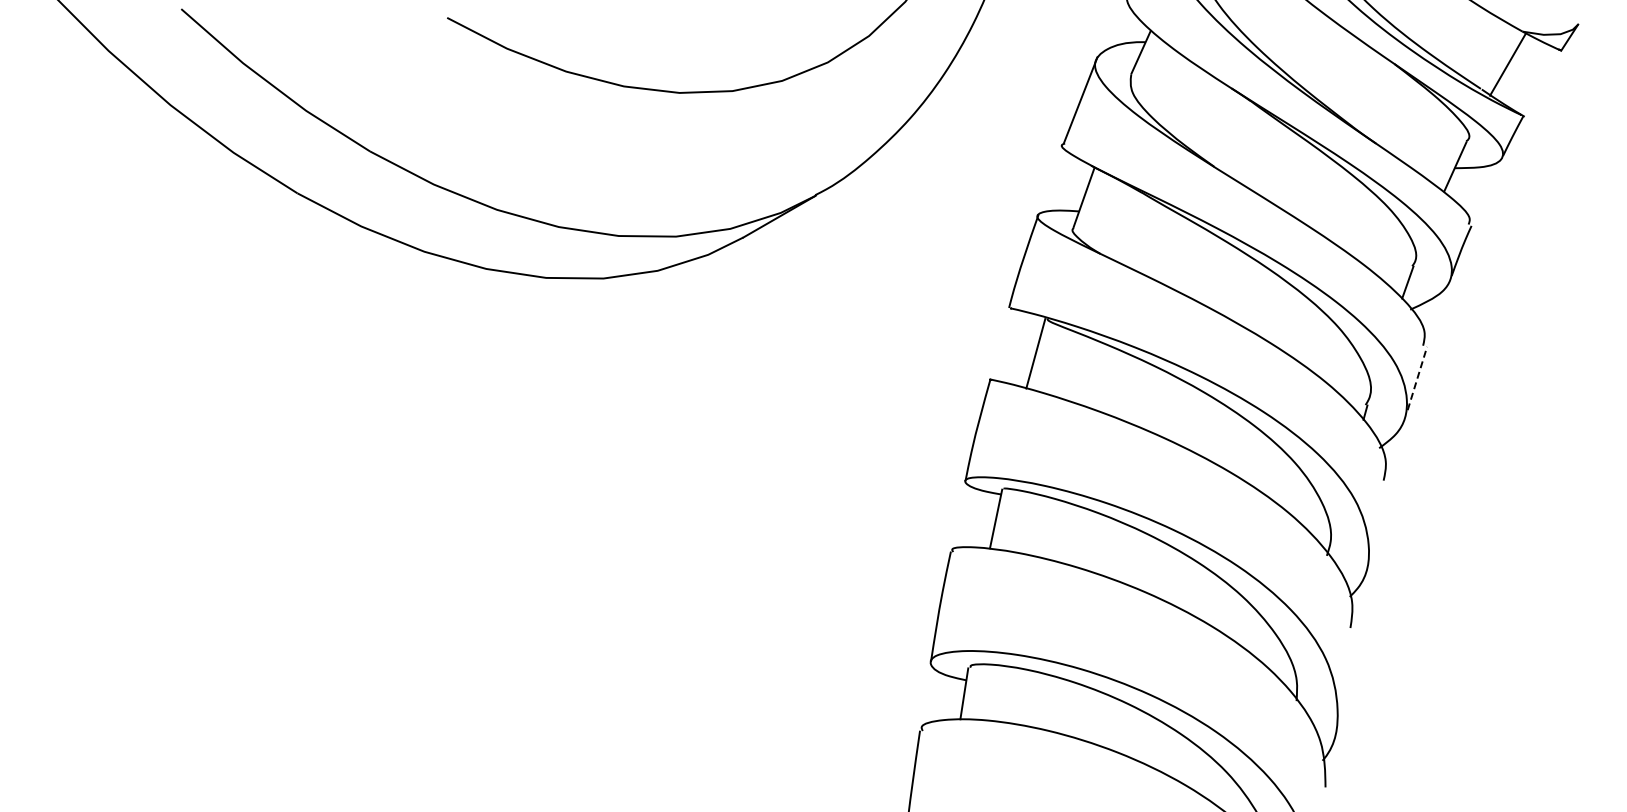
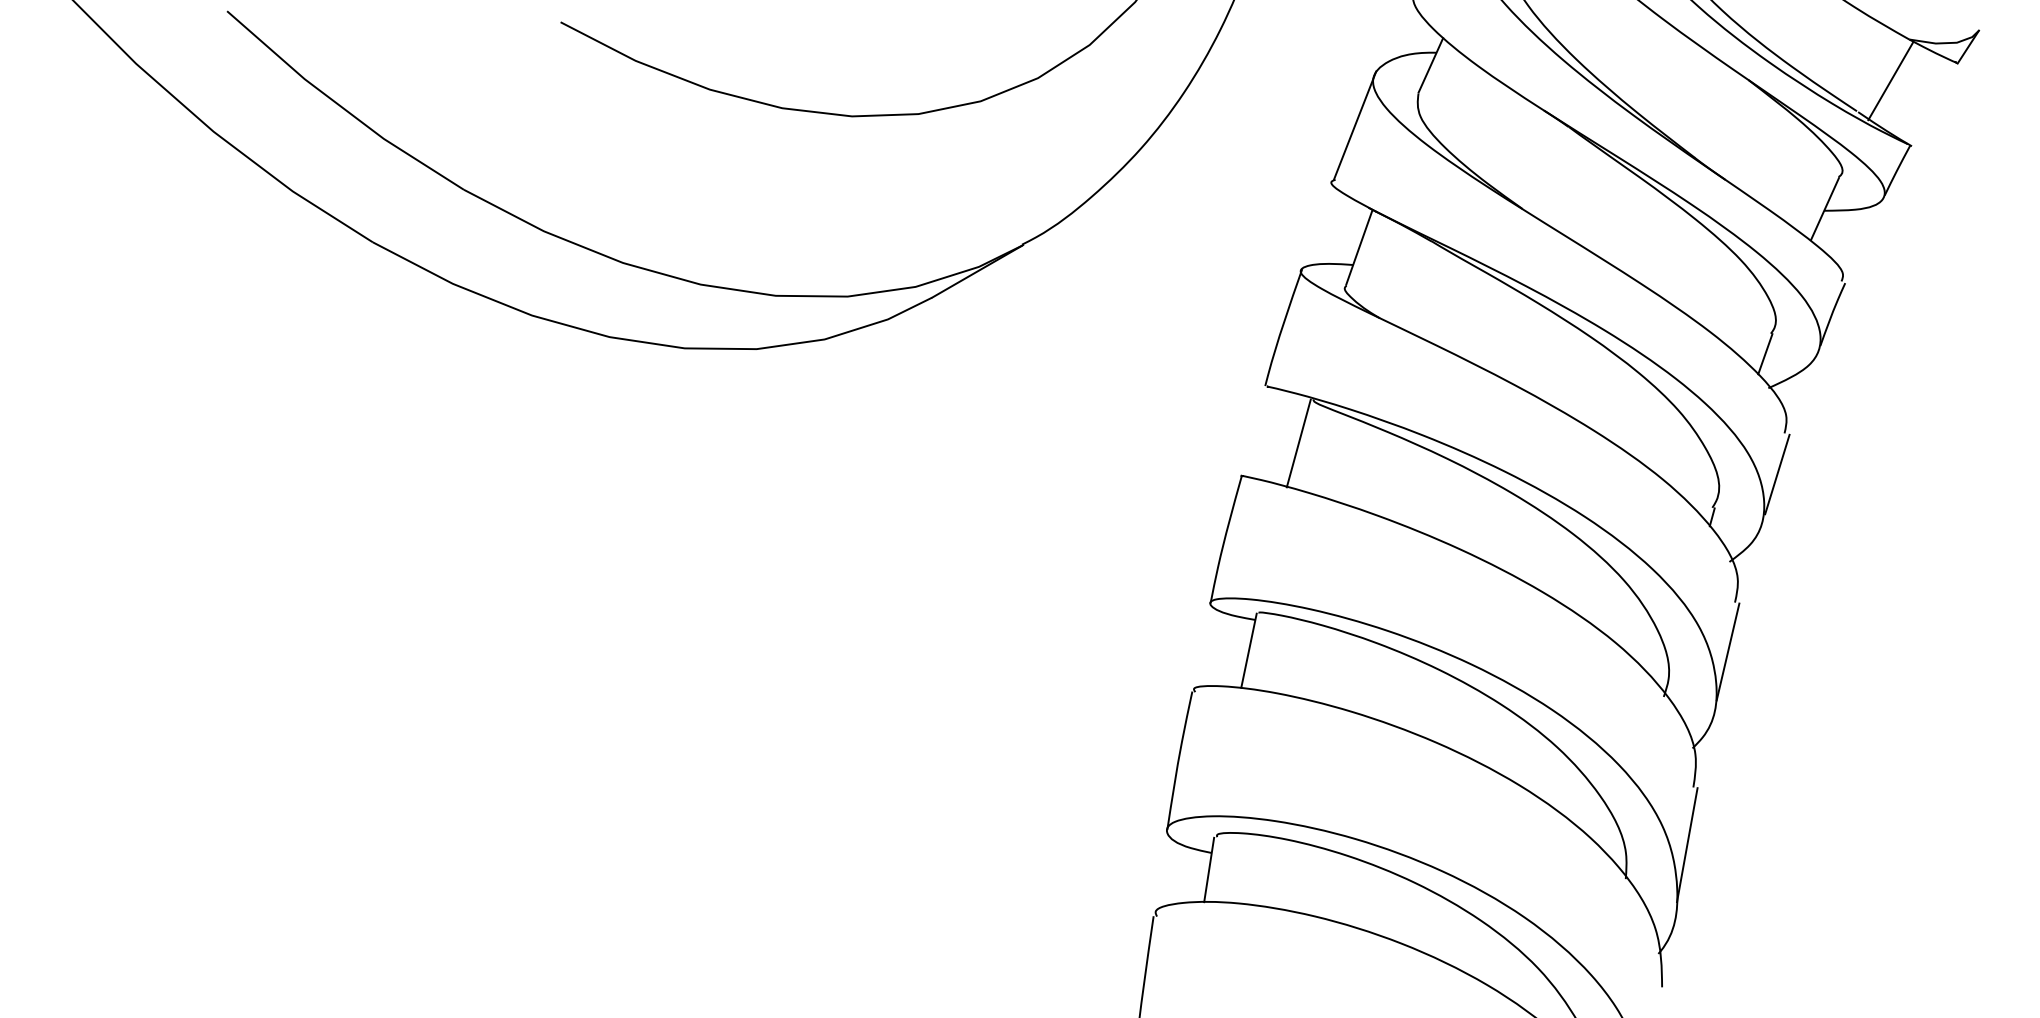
line: (1417, 378) -> (1777, 474), dashed -> solid
line: (1378, 519) -> (1728, 651), added
line: (1345, 673) -> (1687, 844), added

